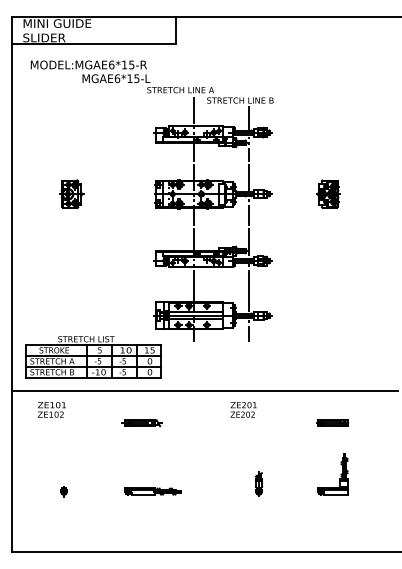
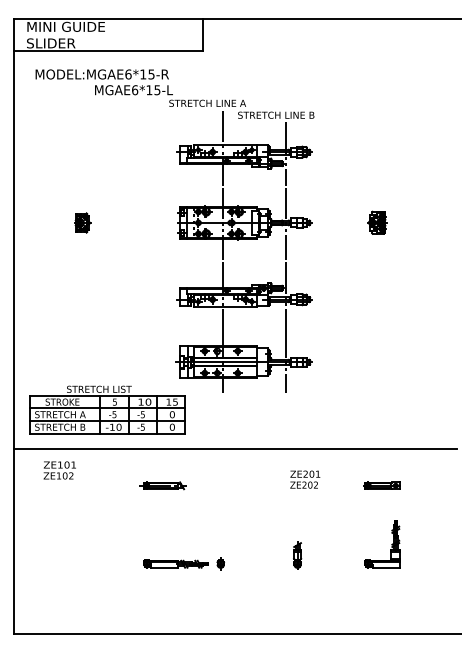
part: (328, 193) -> (377, 222), size x0.7
part: (71, 194) -> (82, 223), size x0.6
text: (243, 409) -> (305, 479), moved
part: (63, 491) -> (220, 564), moved

